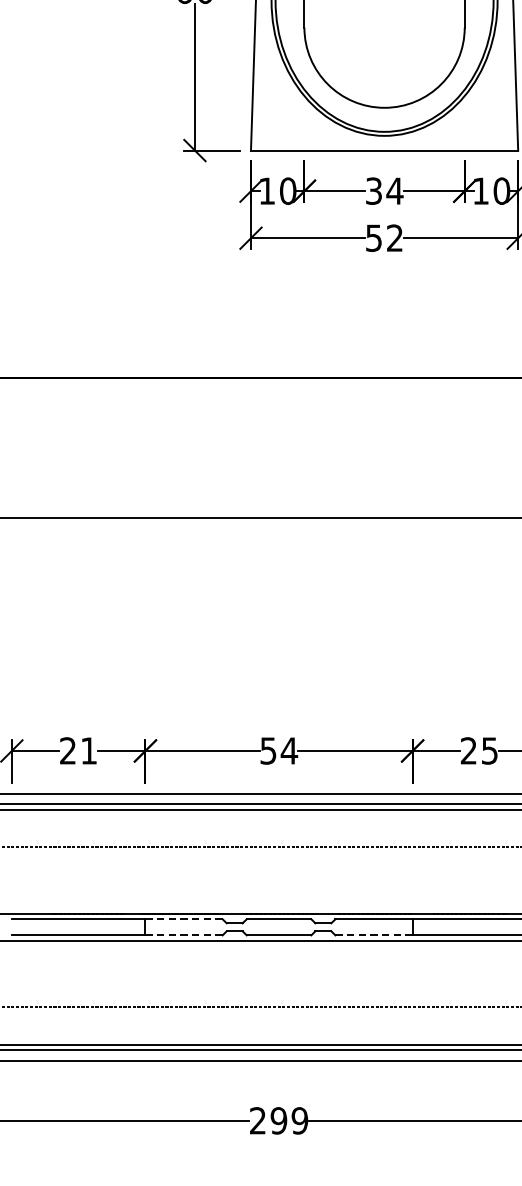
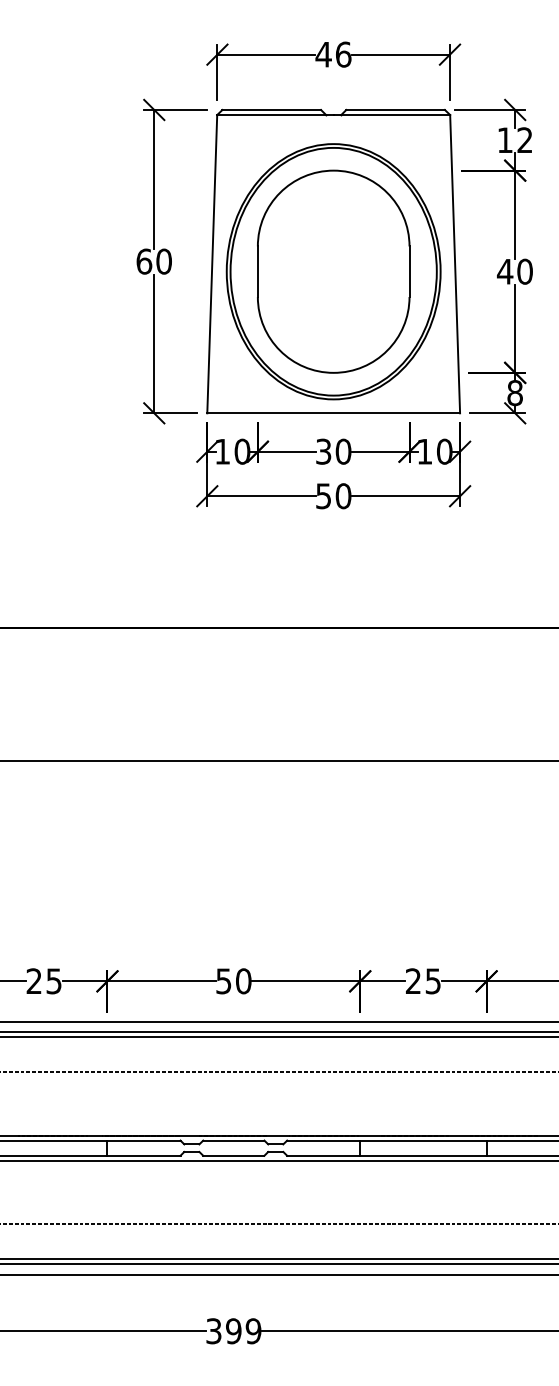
text: (394, 190) -> (343, 451), 34 -> 30
text: (394, 238) -> (343, 496), 52 -> 50
text: (88, 751) -> (53, 981), 21 -> 25
text: (289, 751) -> (243, 981), 54 -> 50
line: (183, 919) -> (143, 1140), dashed -> solid
line: (183, 935) -> (143, 1155), dashed -> solid
line: (373, 935) -> (323, 1155), dashed -> solid
text: (257, 1121) -> (213, 1331), 299 -> 399

